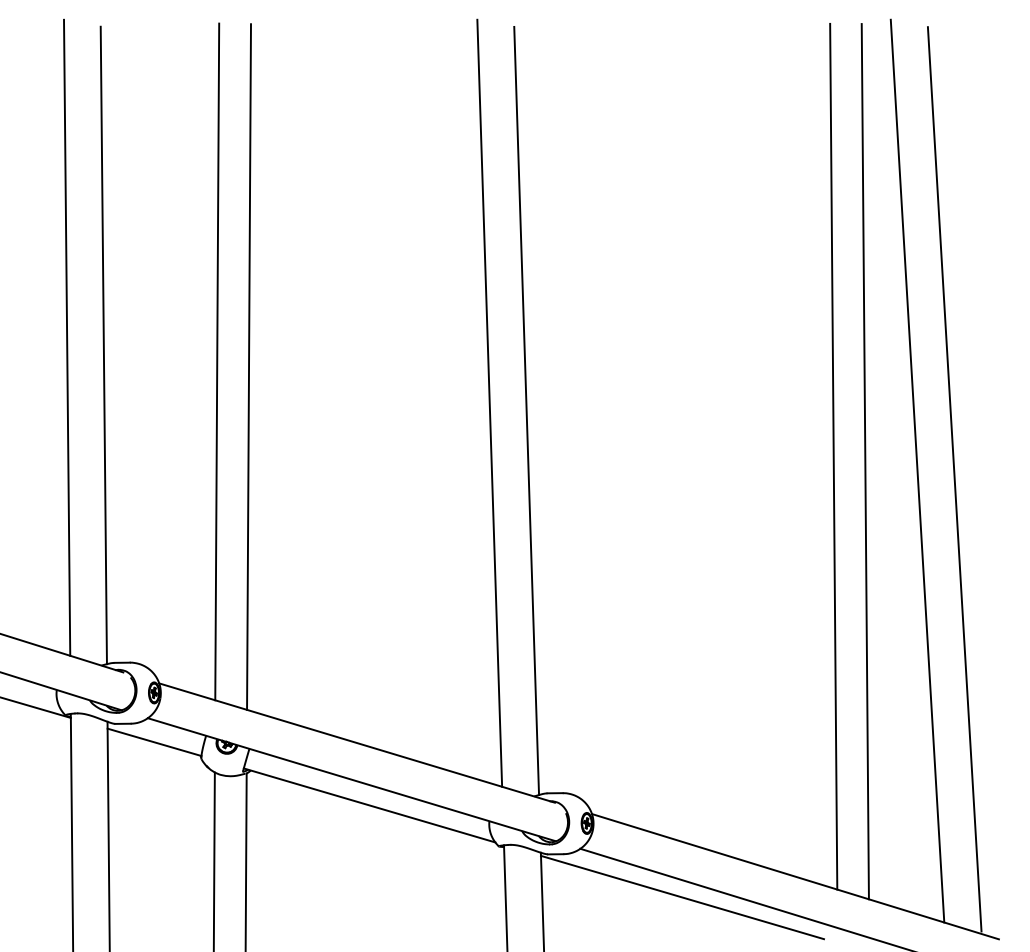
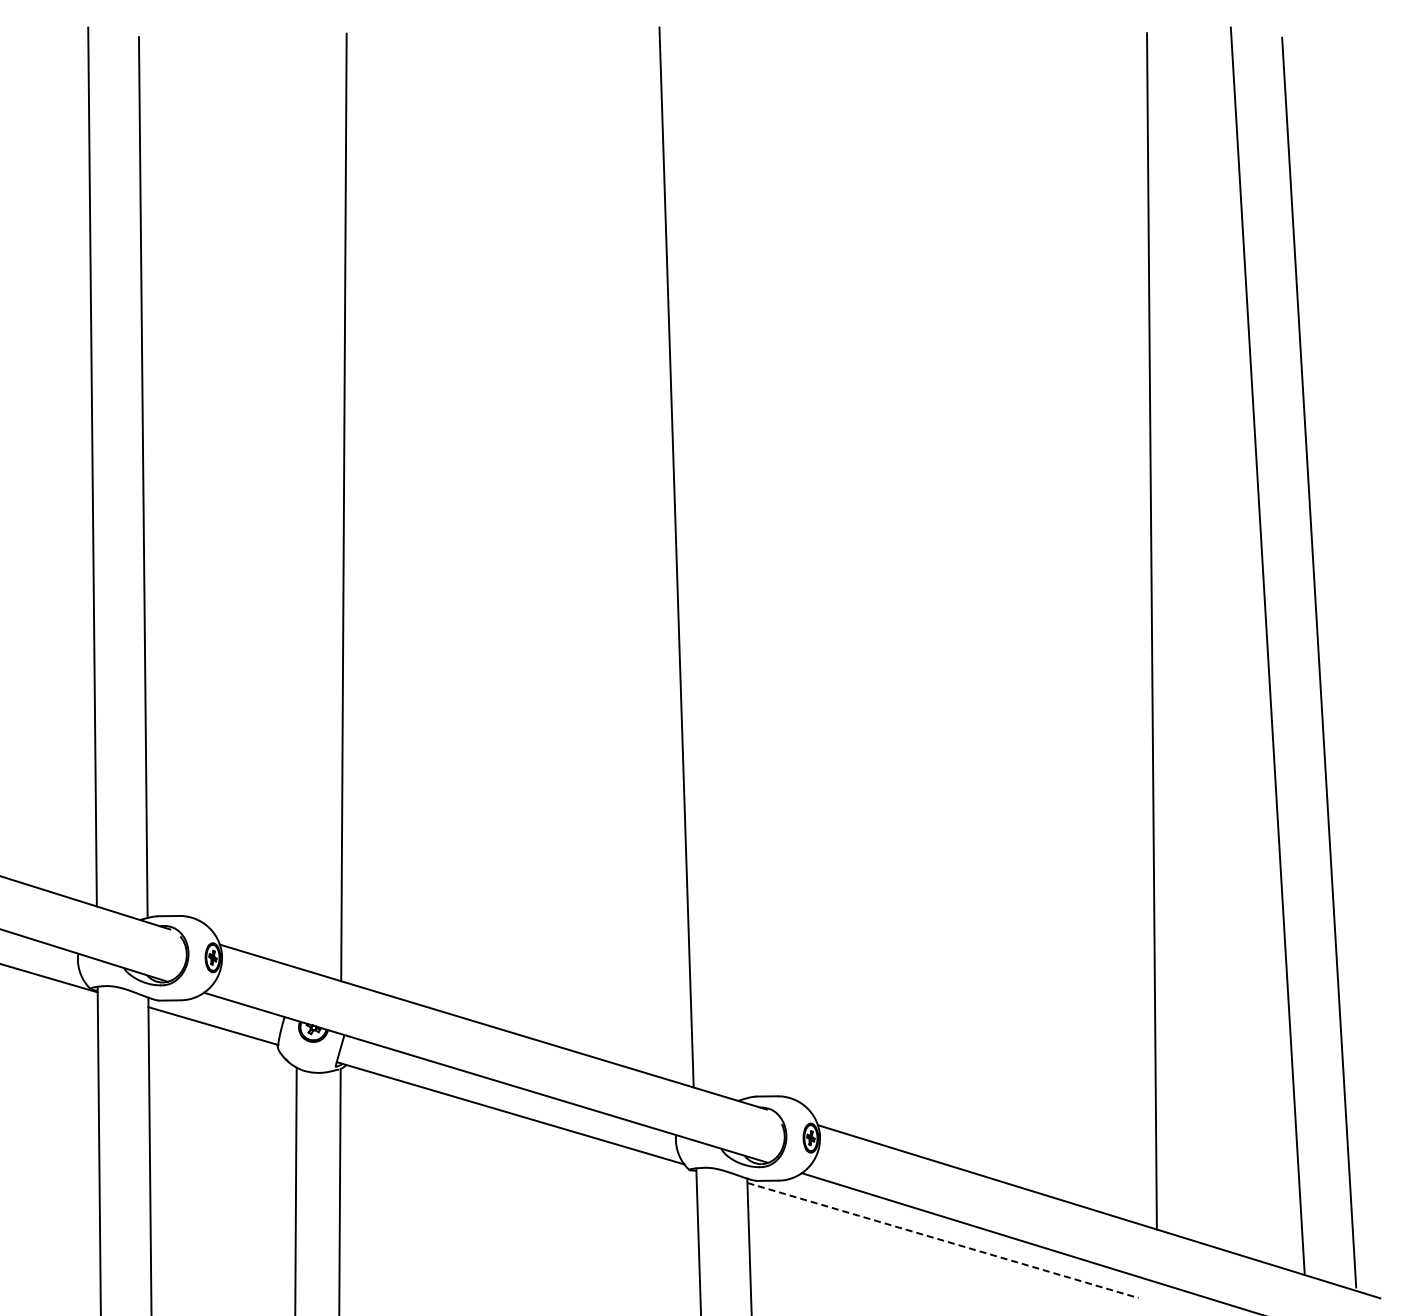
line: (216, 361) -> (299, 499), removed
line: (526, 410) -> (727, 567), removed
line: (865, 461) -> (1195, 638), removed
line: (682, 897) -> (943, 1240), solid -> dashed

